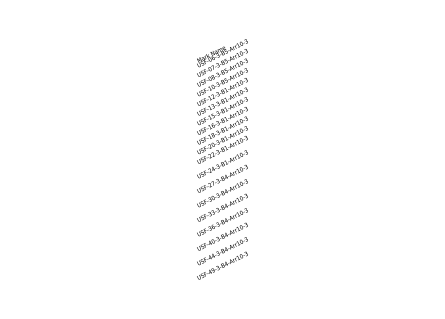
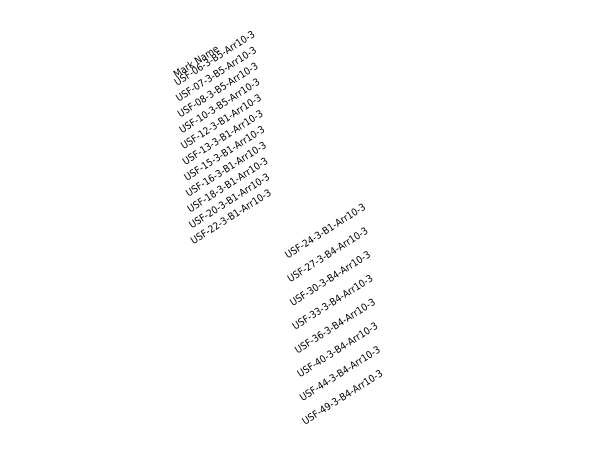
text: (222, 101) -> (222, 137), moved

